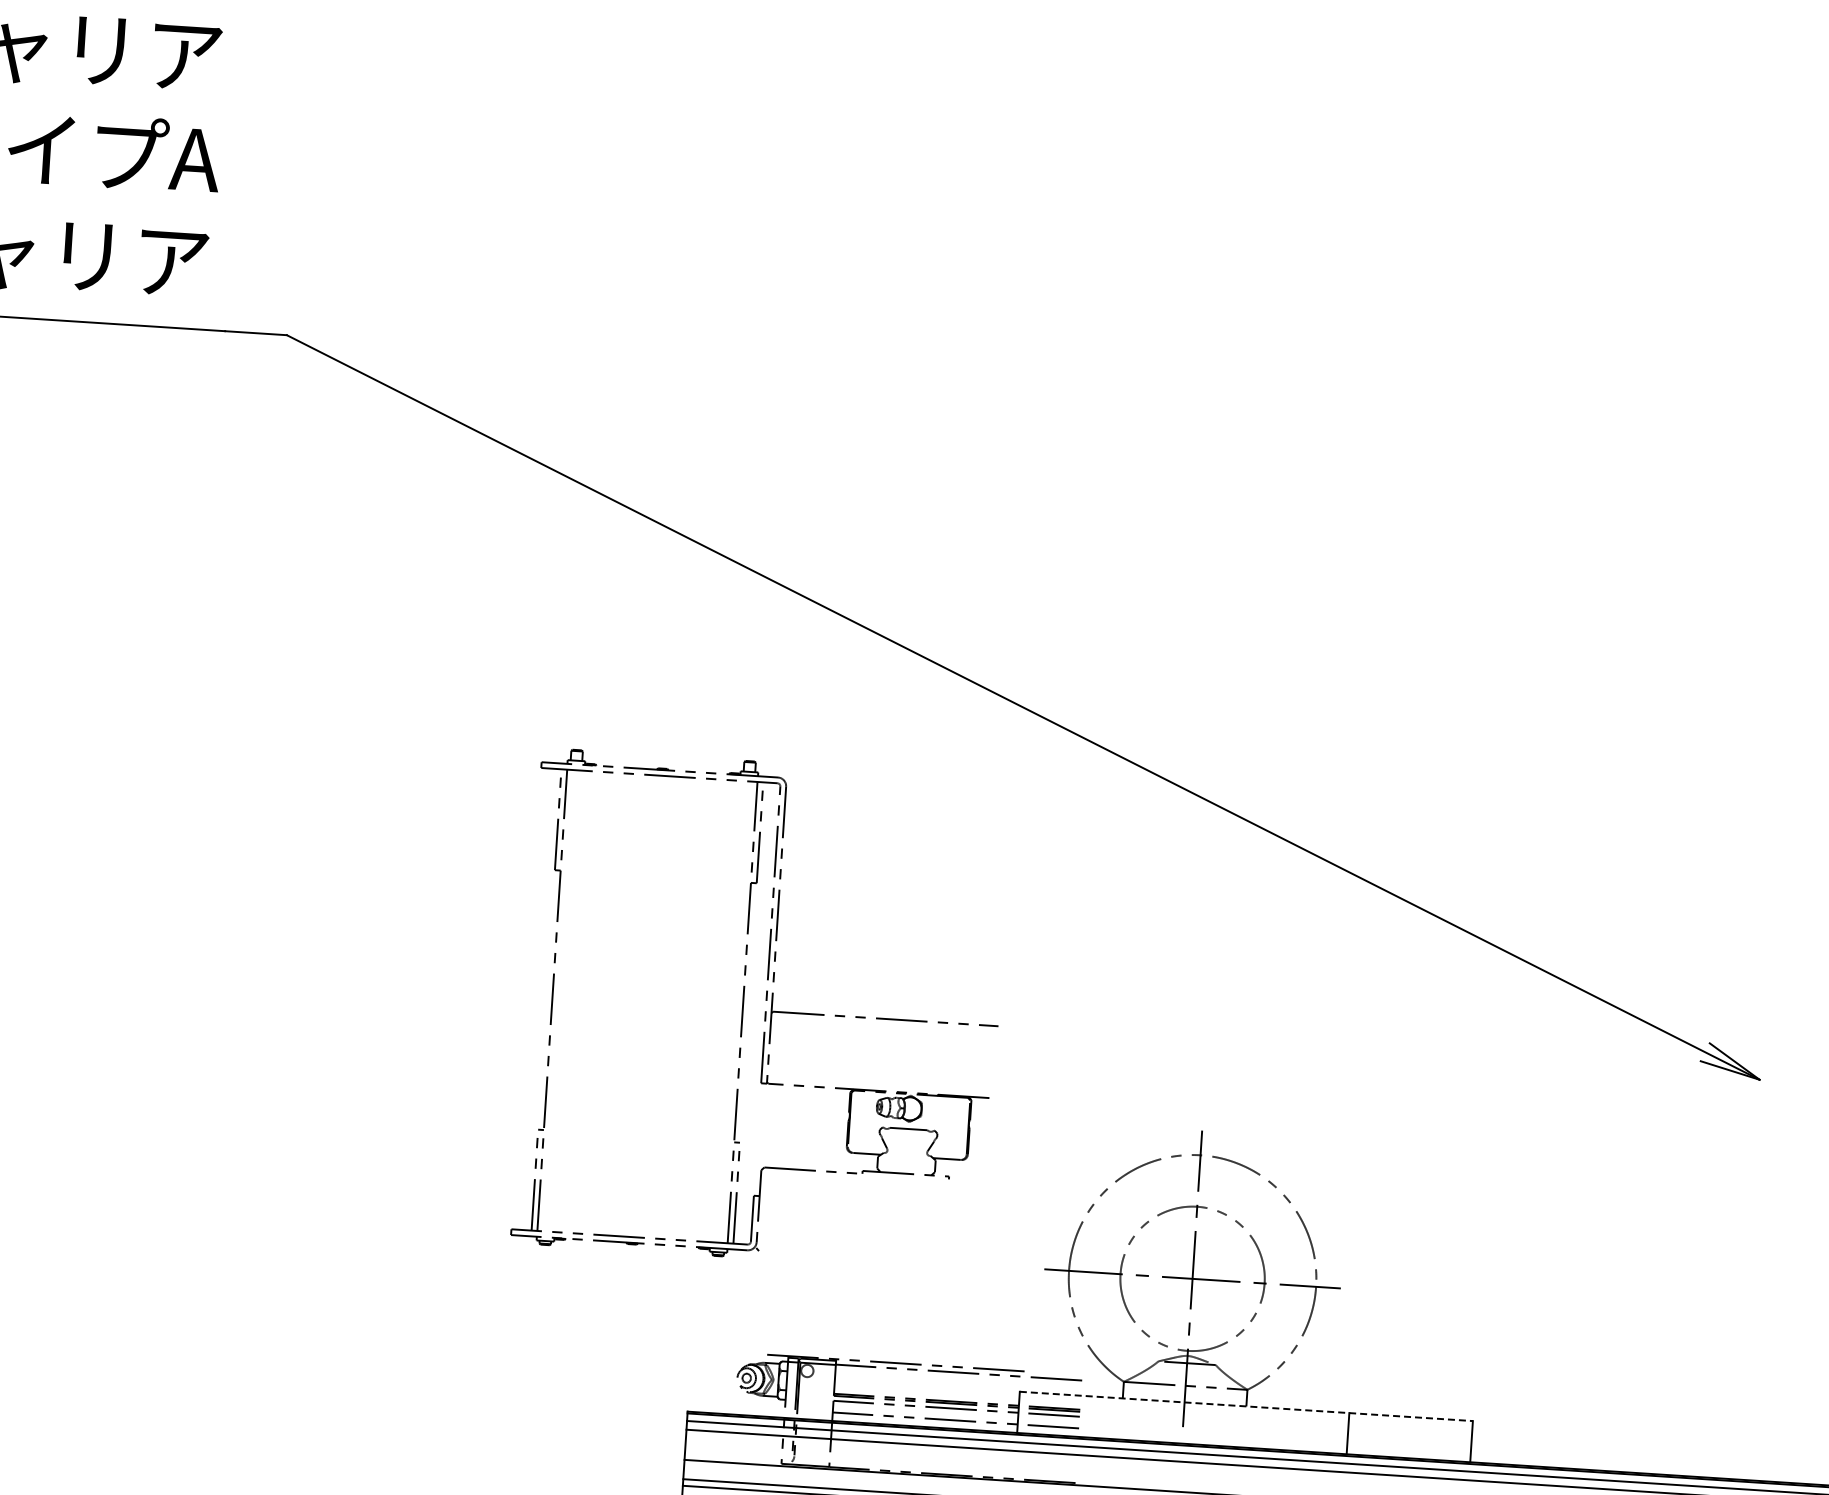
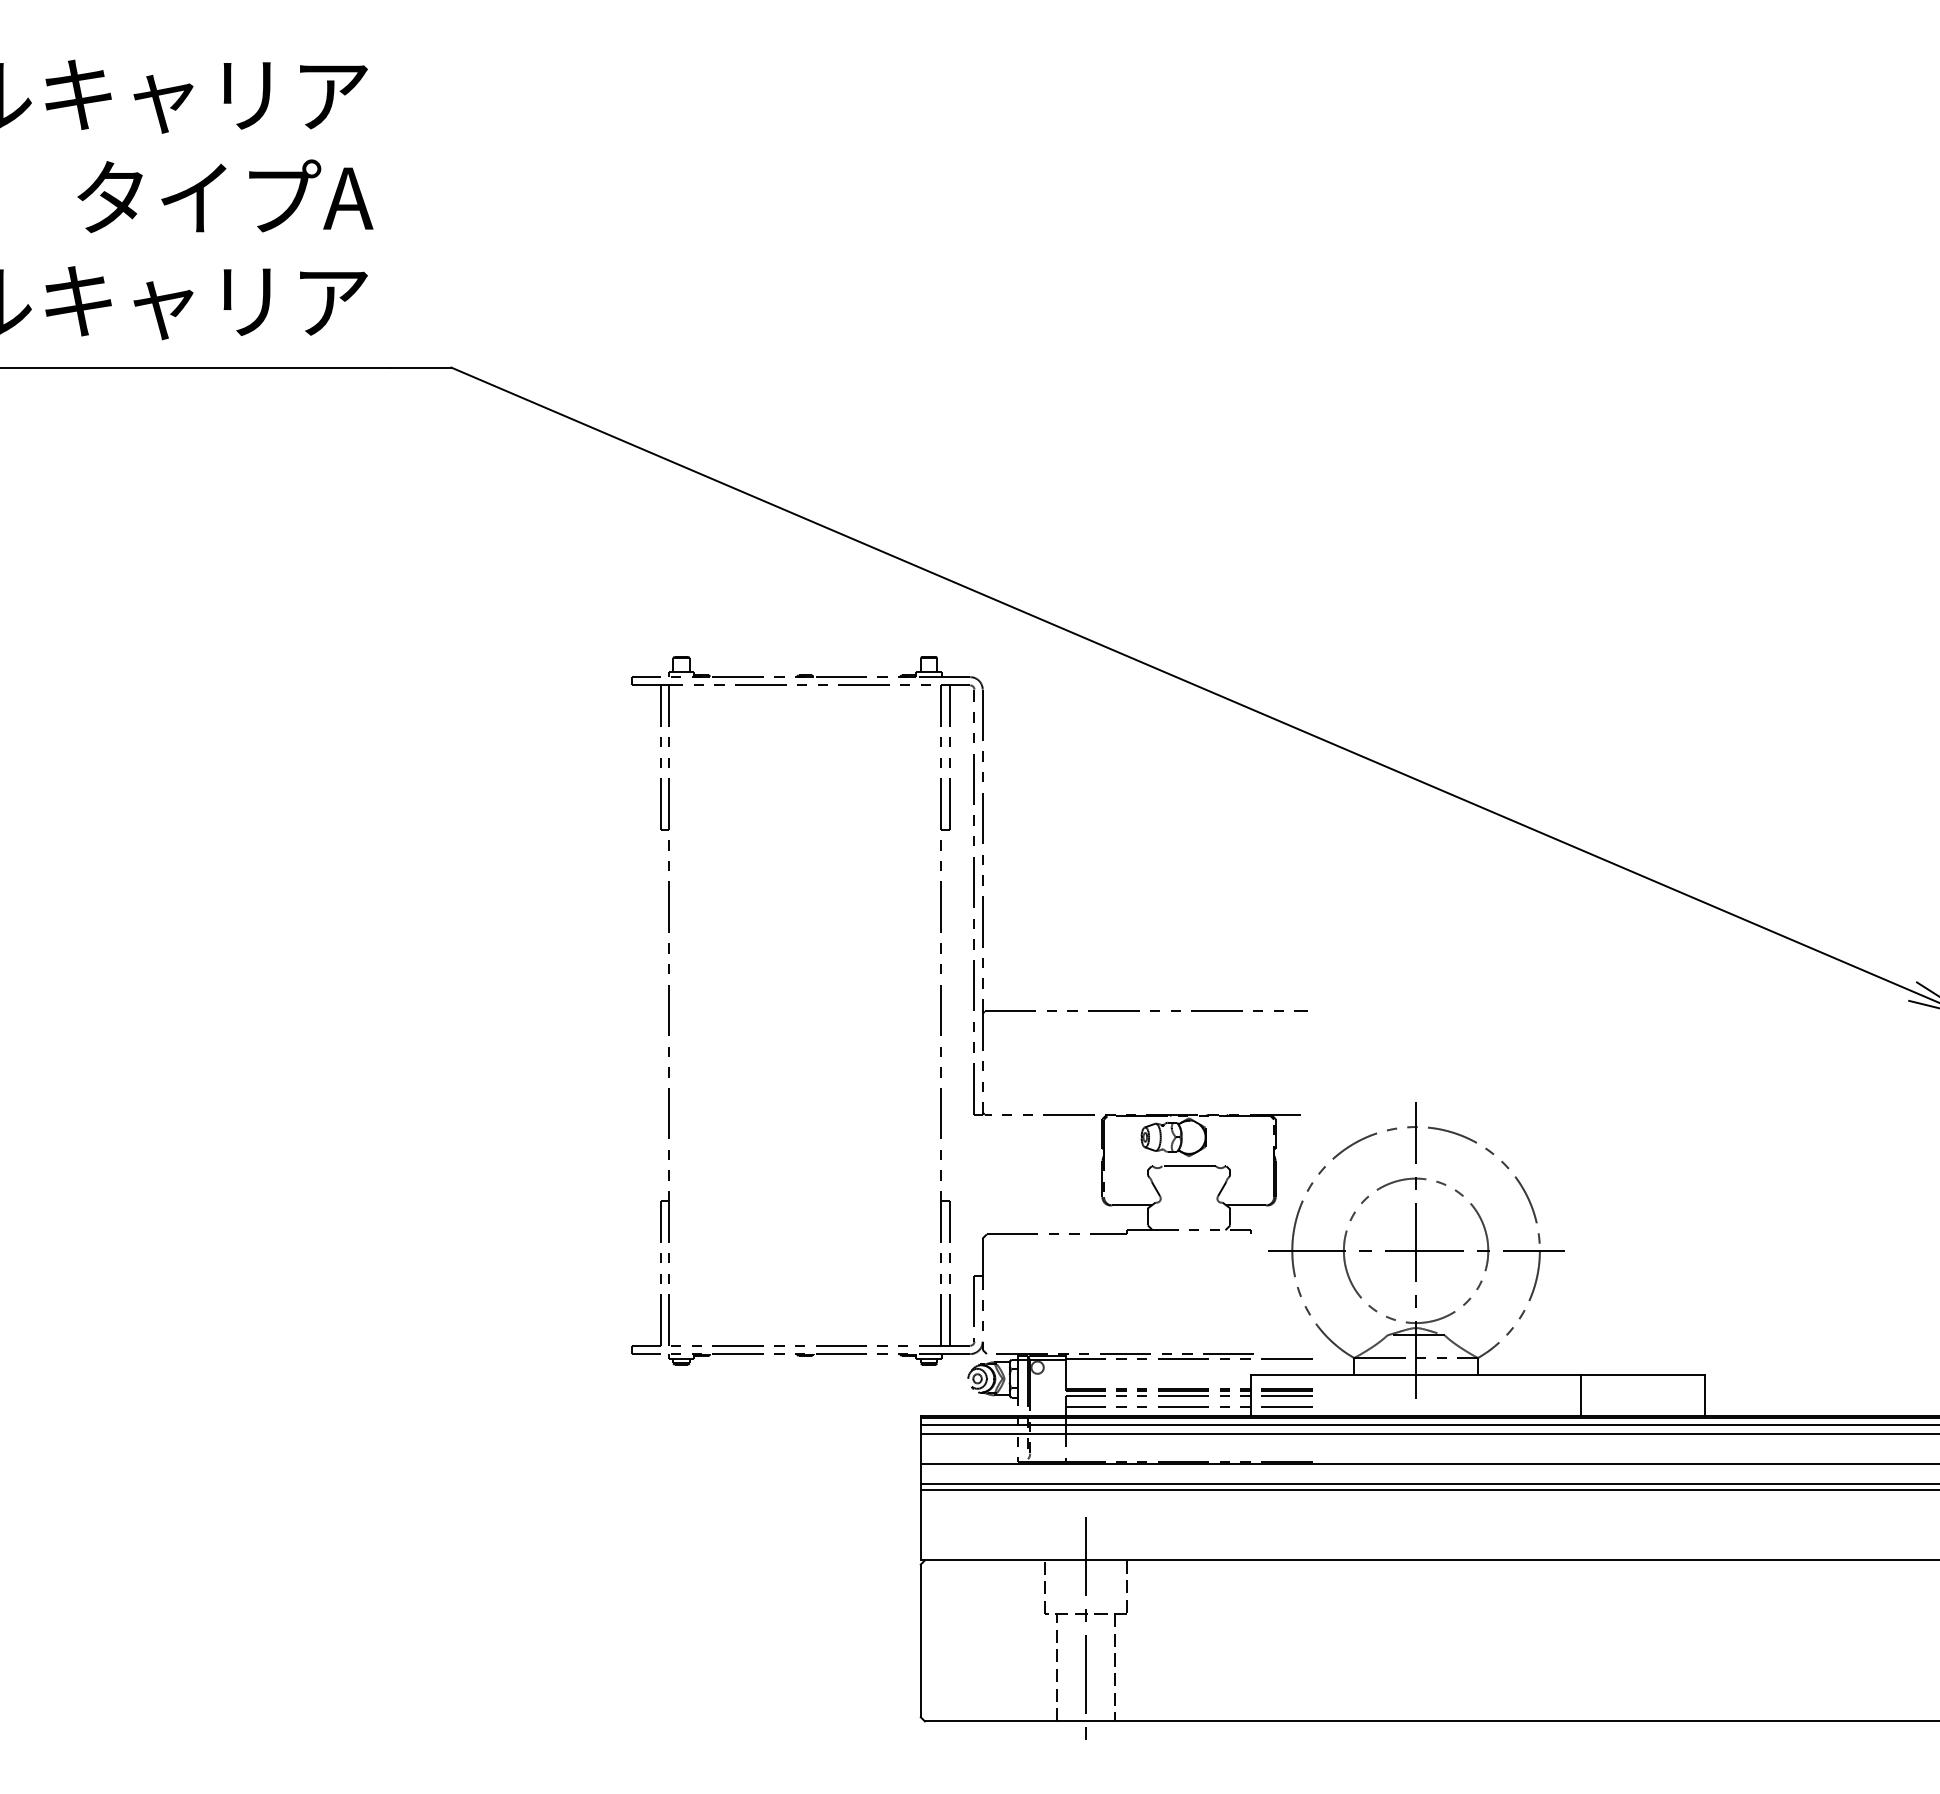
part: (762, 1010) -> (969, 1010), size x1.43
line: (1246, 1406) -> (1478, 1374), dashed -> solid

